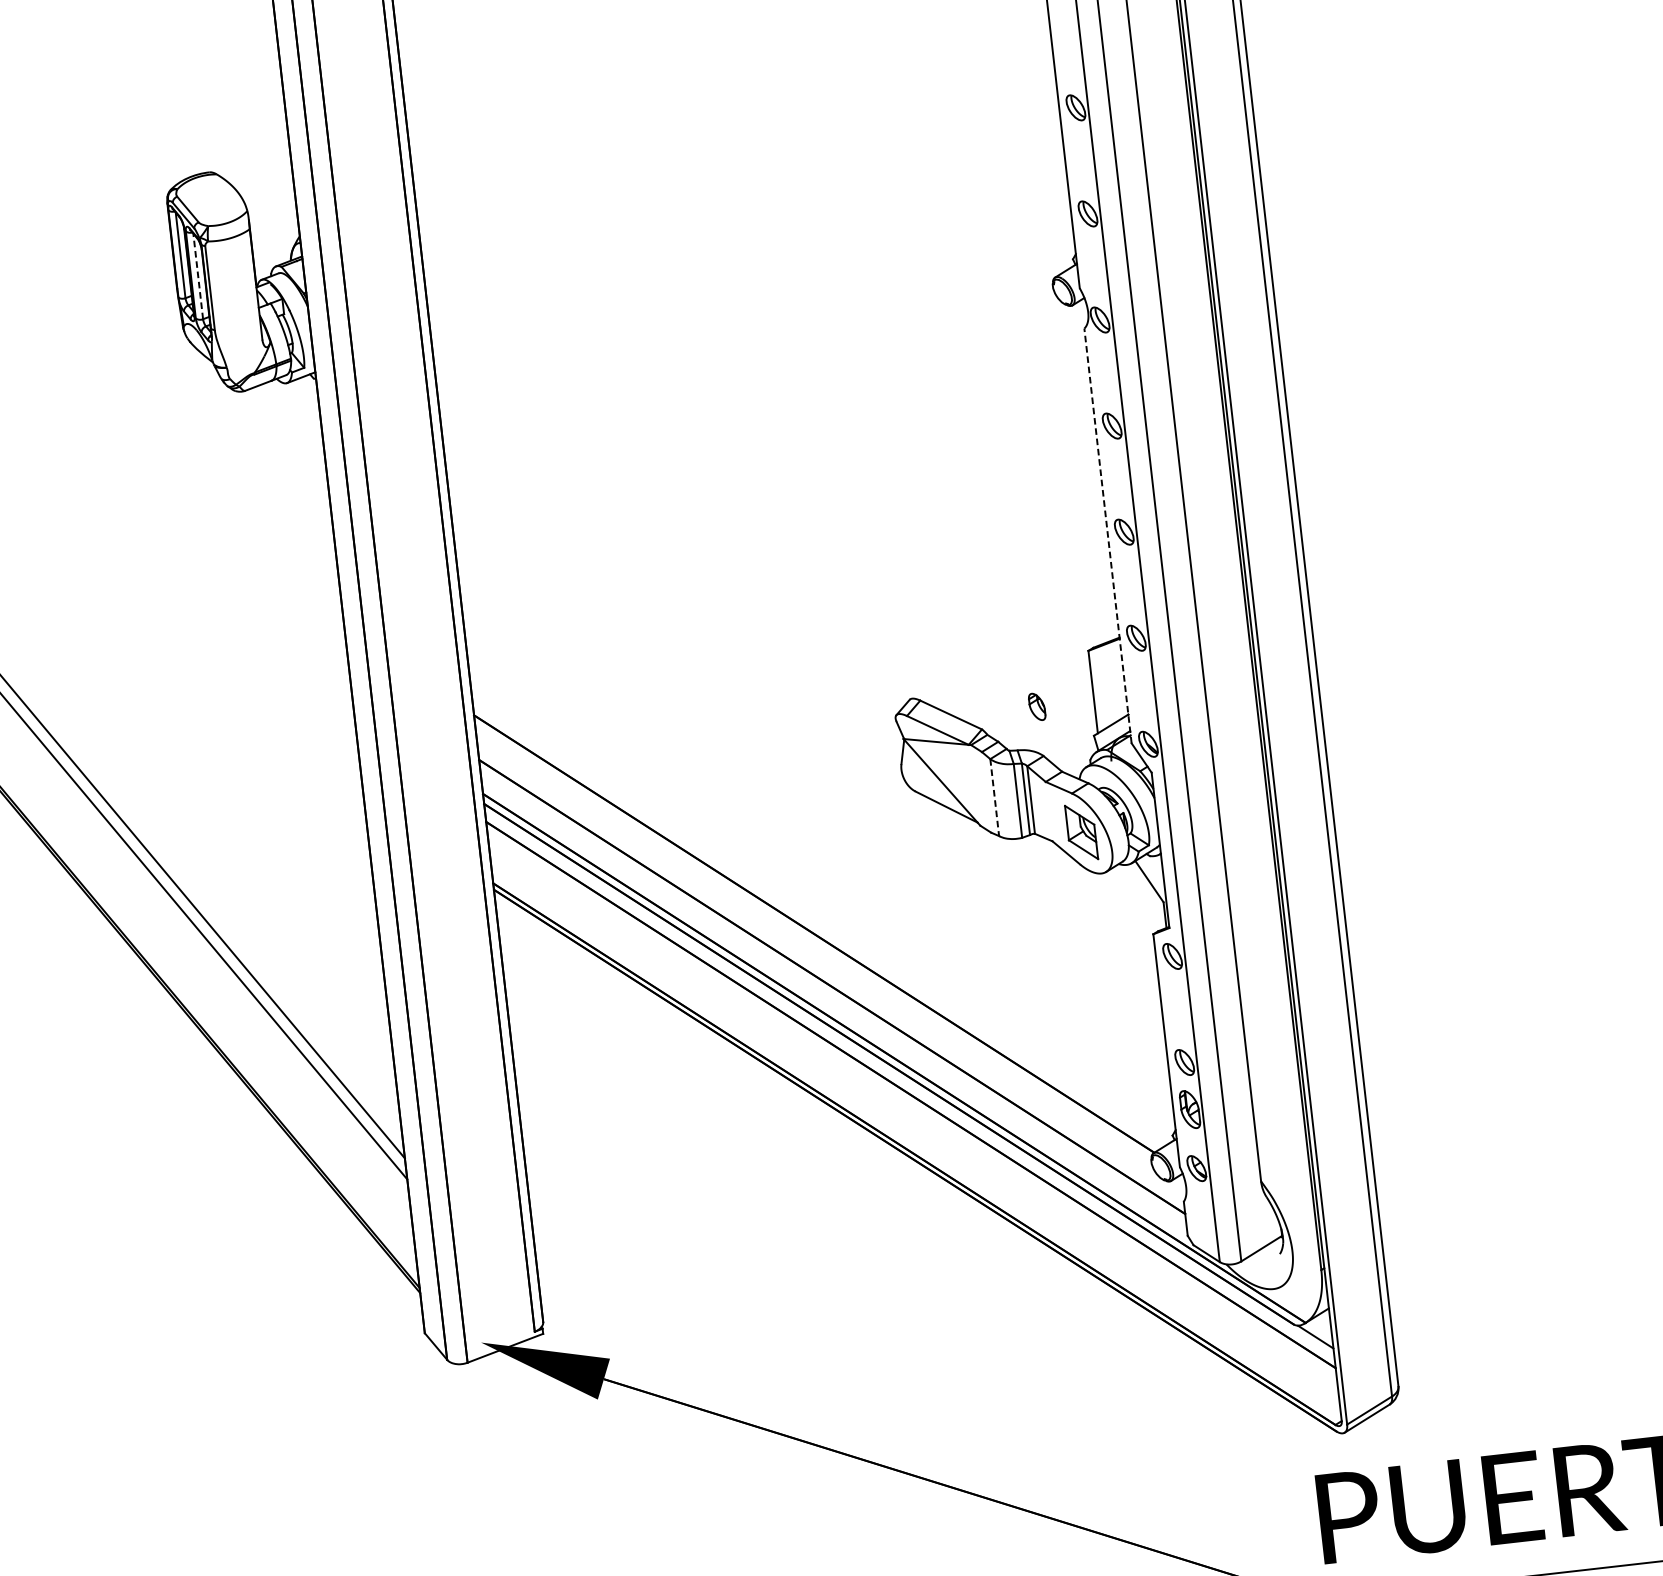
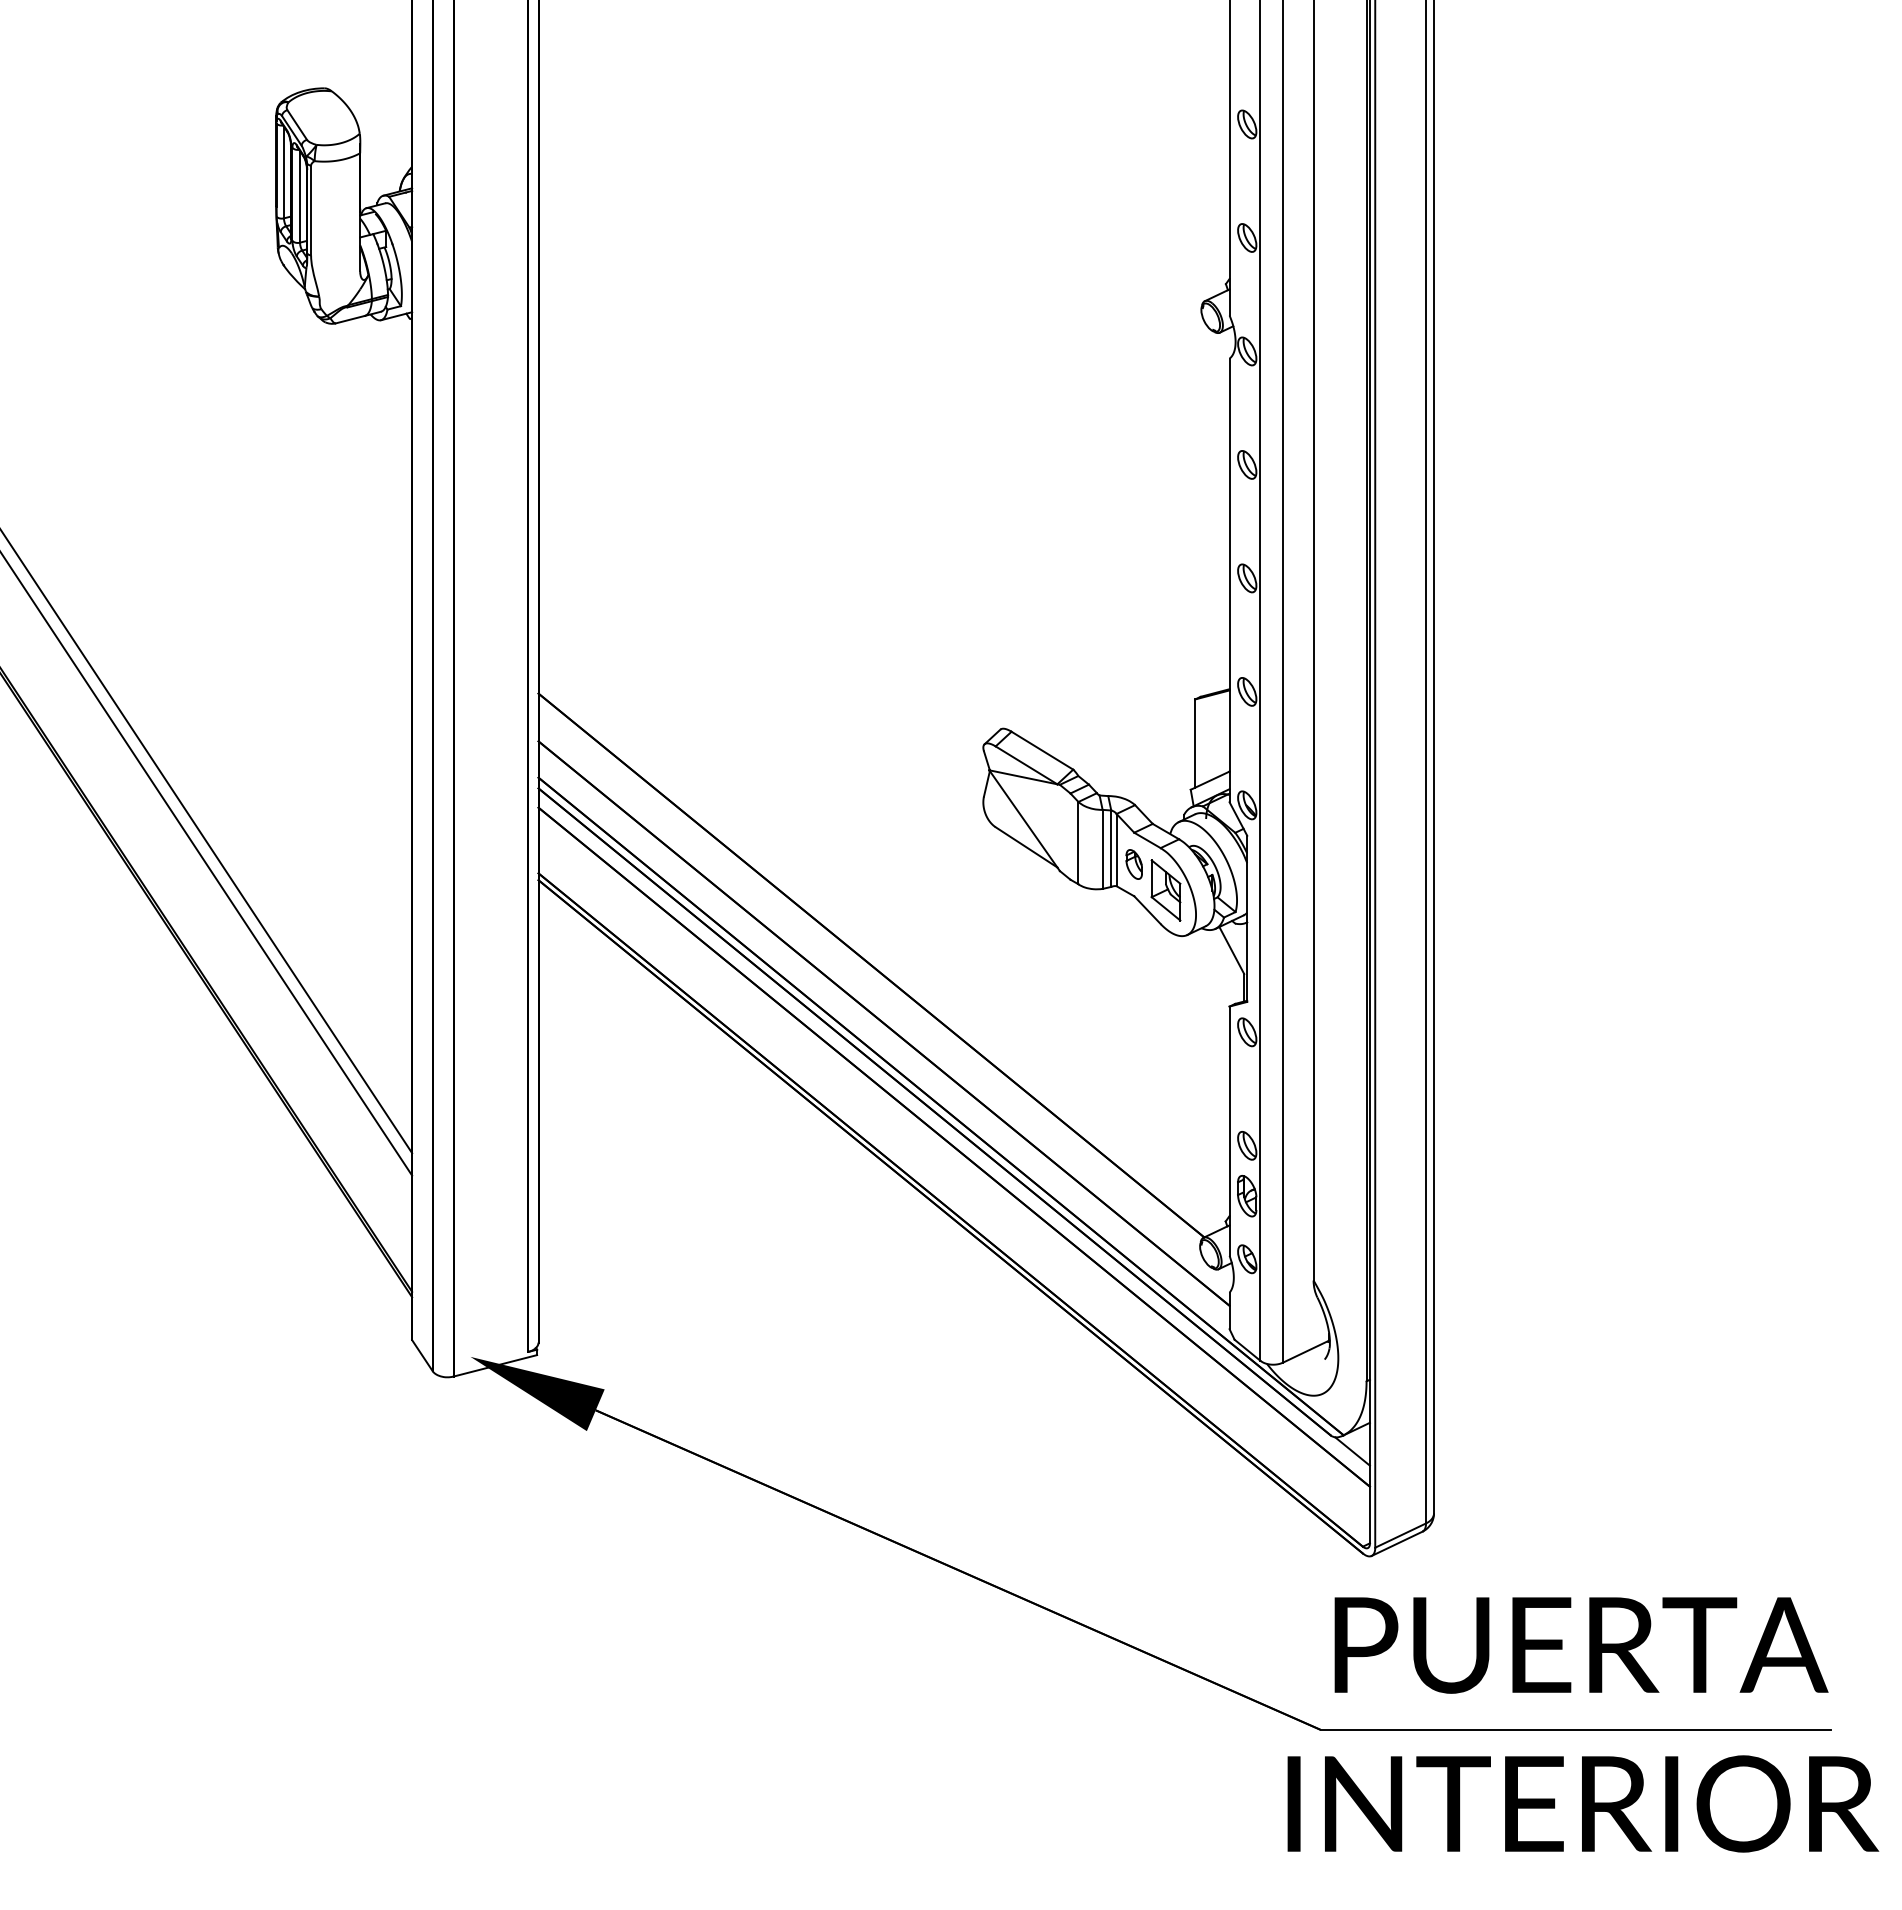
line: (198, 276) -> (300, 196), dashed -> solid
line: (1107, 536) -> (1229, 580), dashed -> solid
part: (1036, 707) -> (1133, 864), moved
line: (994, 797) -> (1078, 843), dashed -> solid

